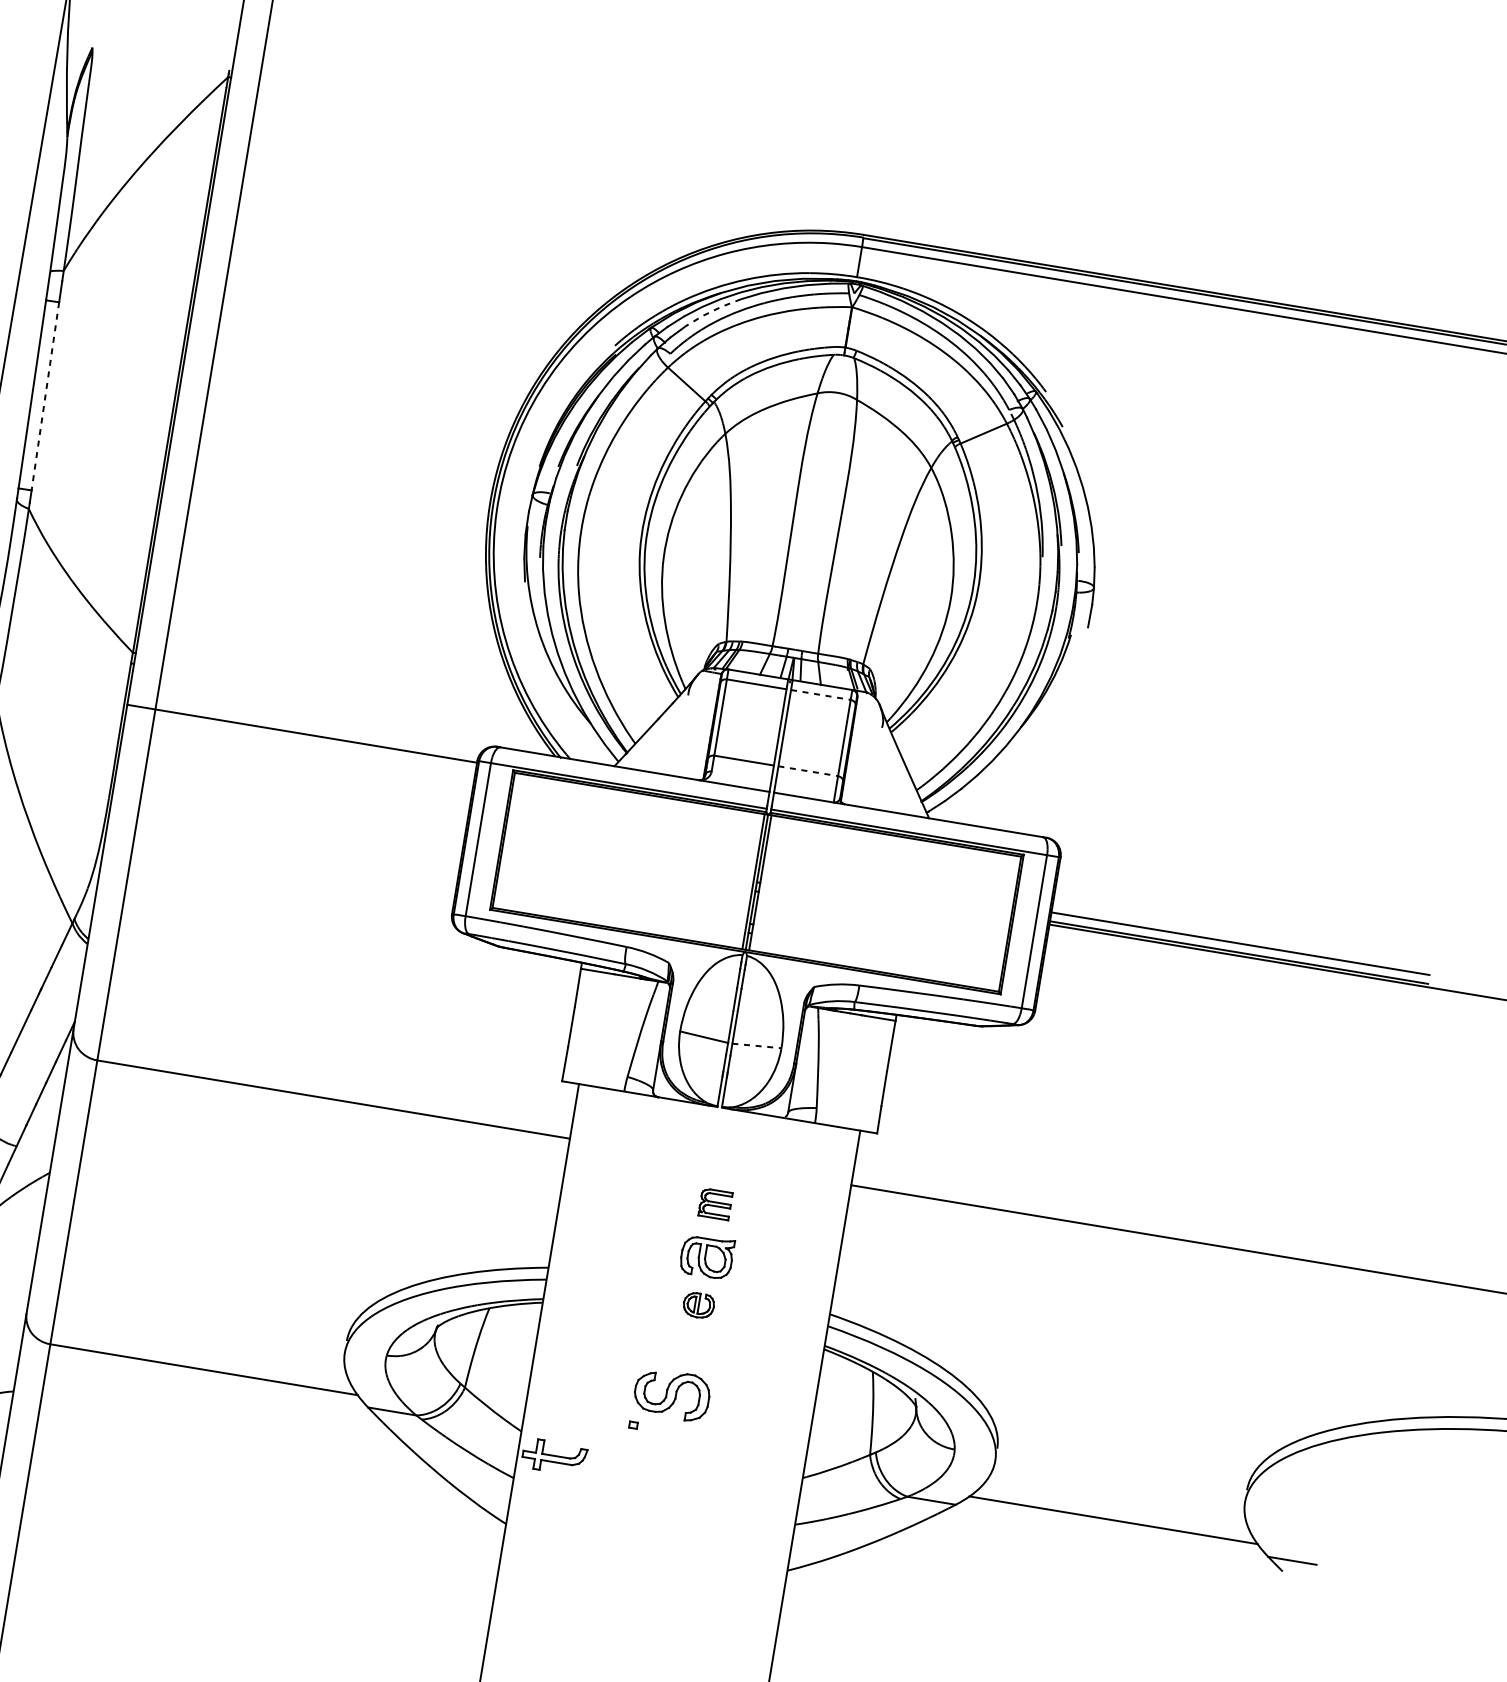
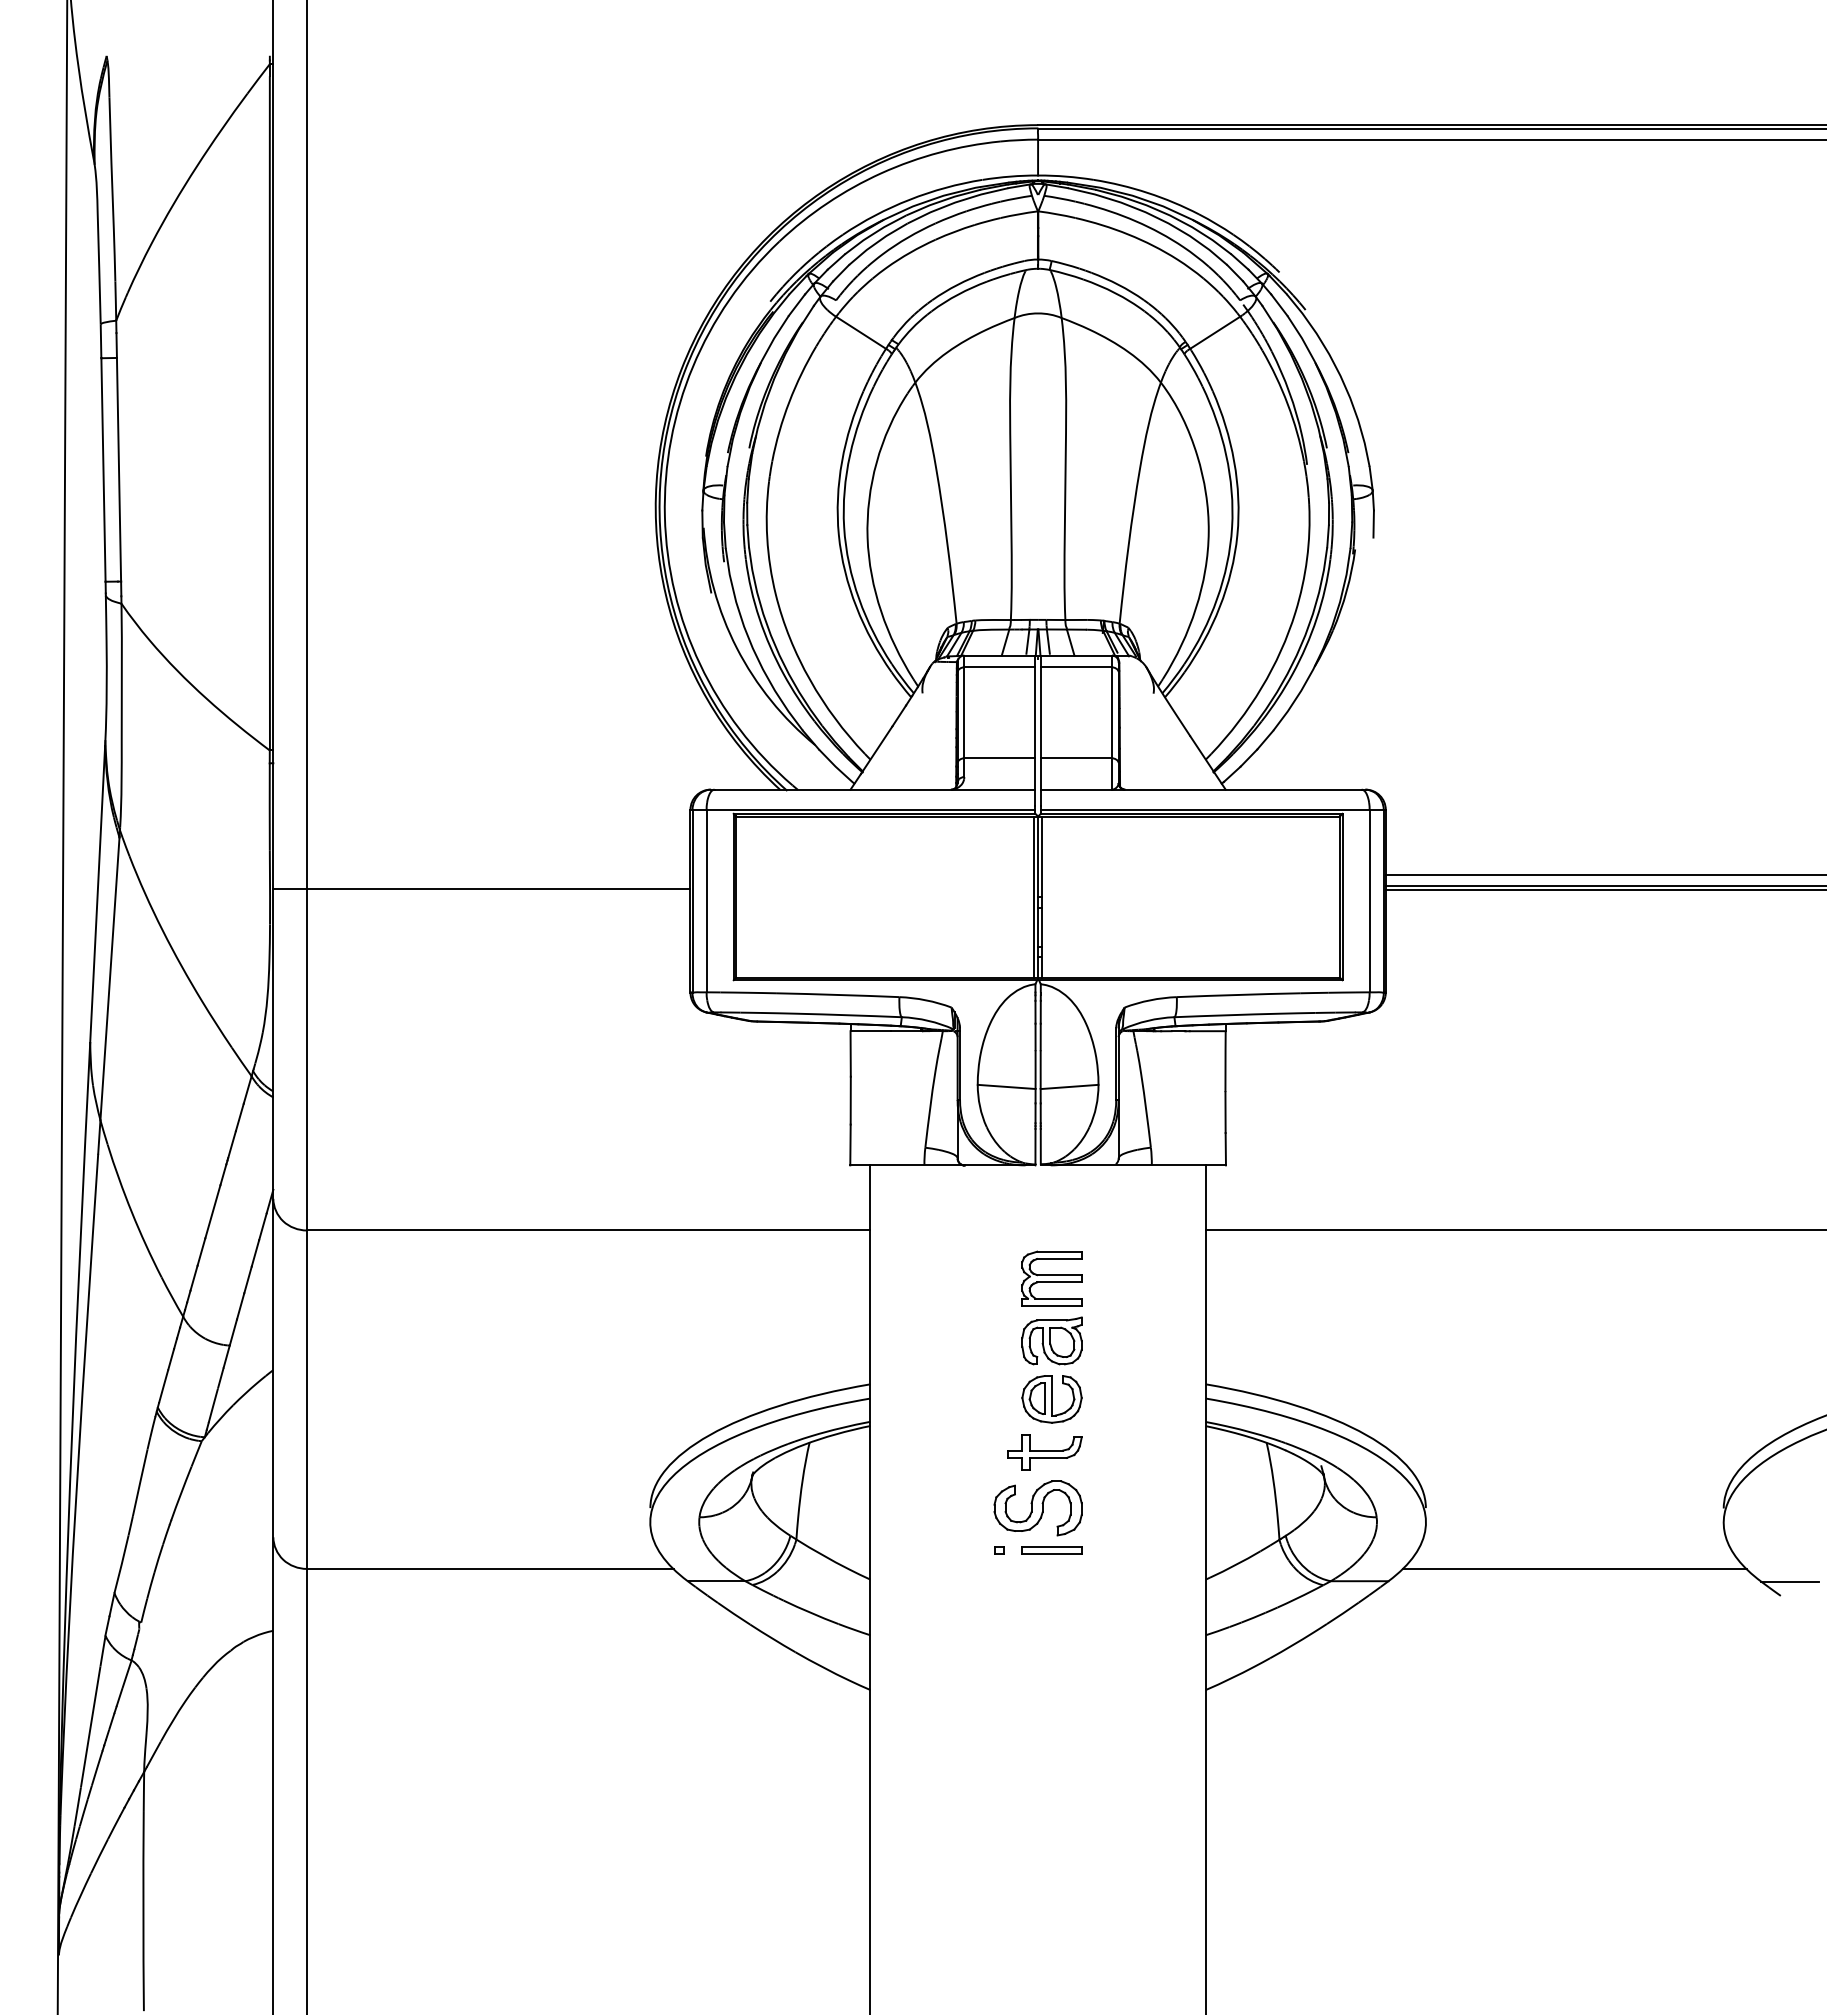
line: (712, 310) -> (876, 242), dashed -> solid
line: (45, 396) -> (119, 469), dashed -> solid
line: (820, 695) -> (1076, 667), dashed -> solid
line: (301, 734) -> (481, 889), moved
line: (808, 771) -> (1076, 758), dashed -> solid
line: (756, 1045) -> (1069, 1086), dashed -> solid
part: (715, 1204) -> (1051, 1278), size x1.67
part: (698, 1305) -> (1051, 1399), size x1.67
part: (677, 1432) -> (1051, 1550), added
part: (554, 1457) -> (1044, 1452), moved

